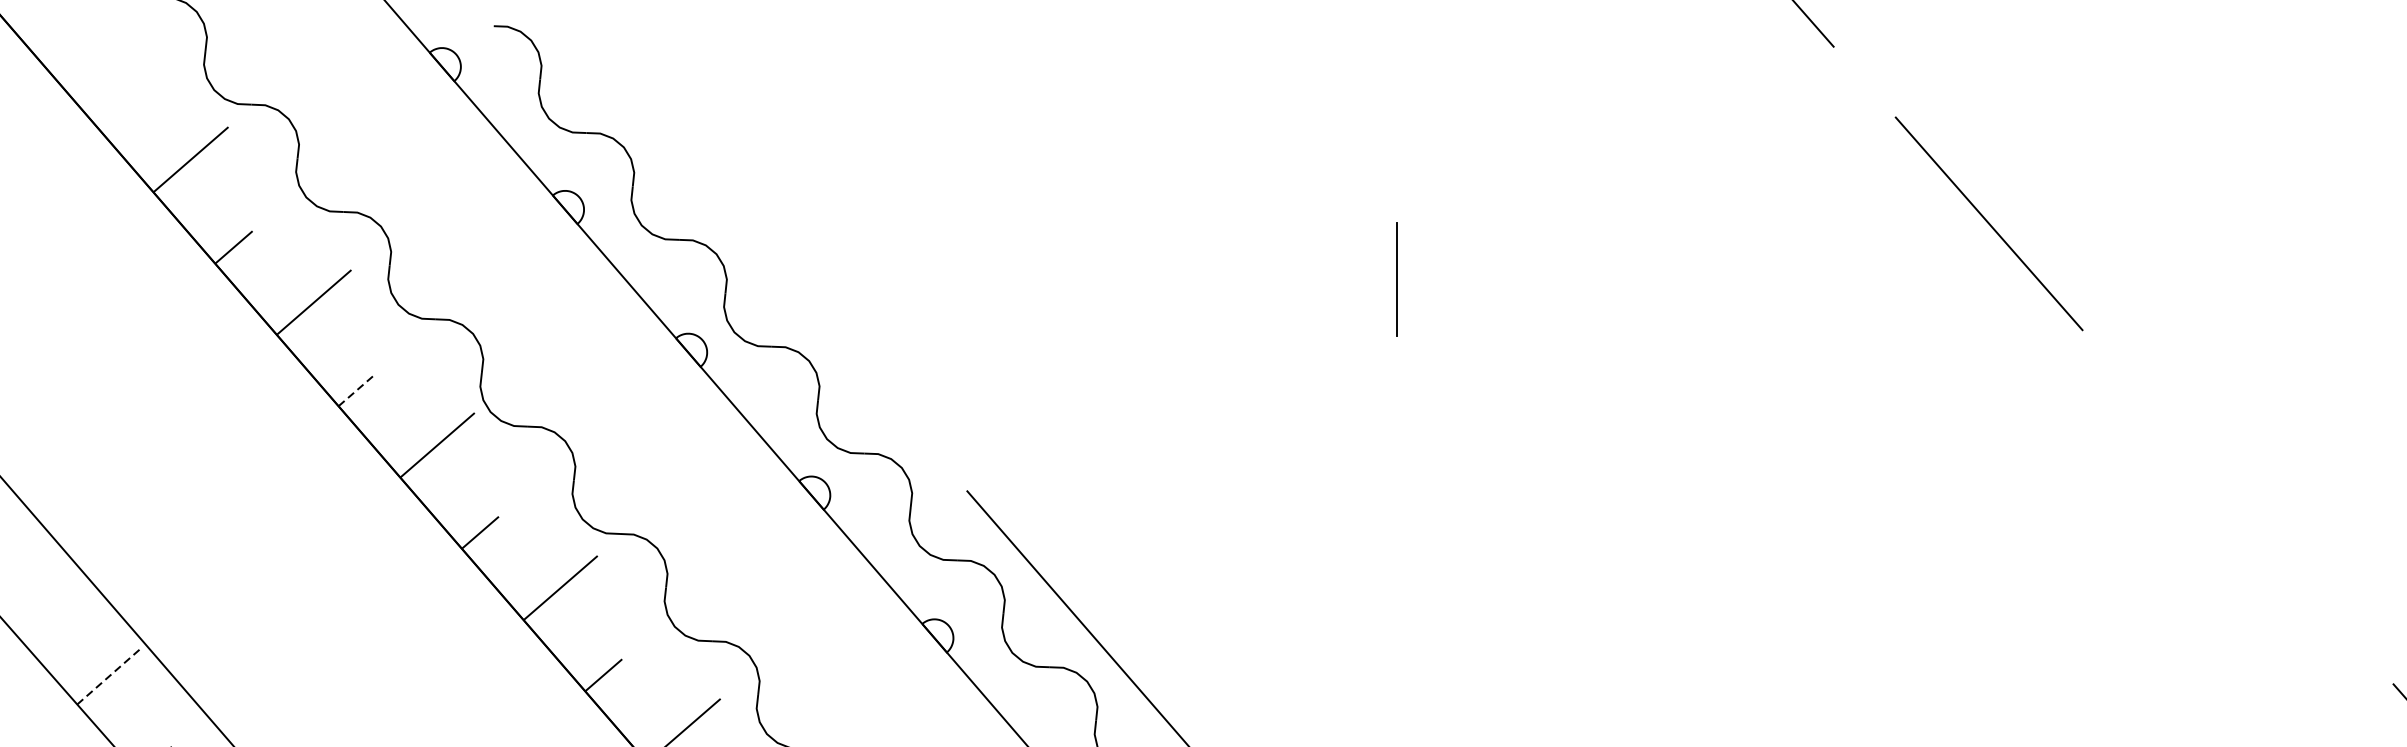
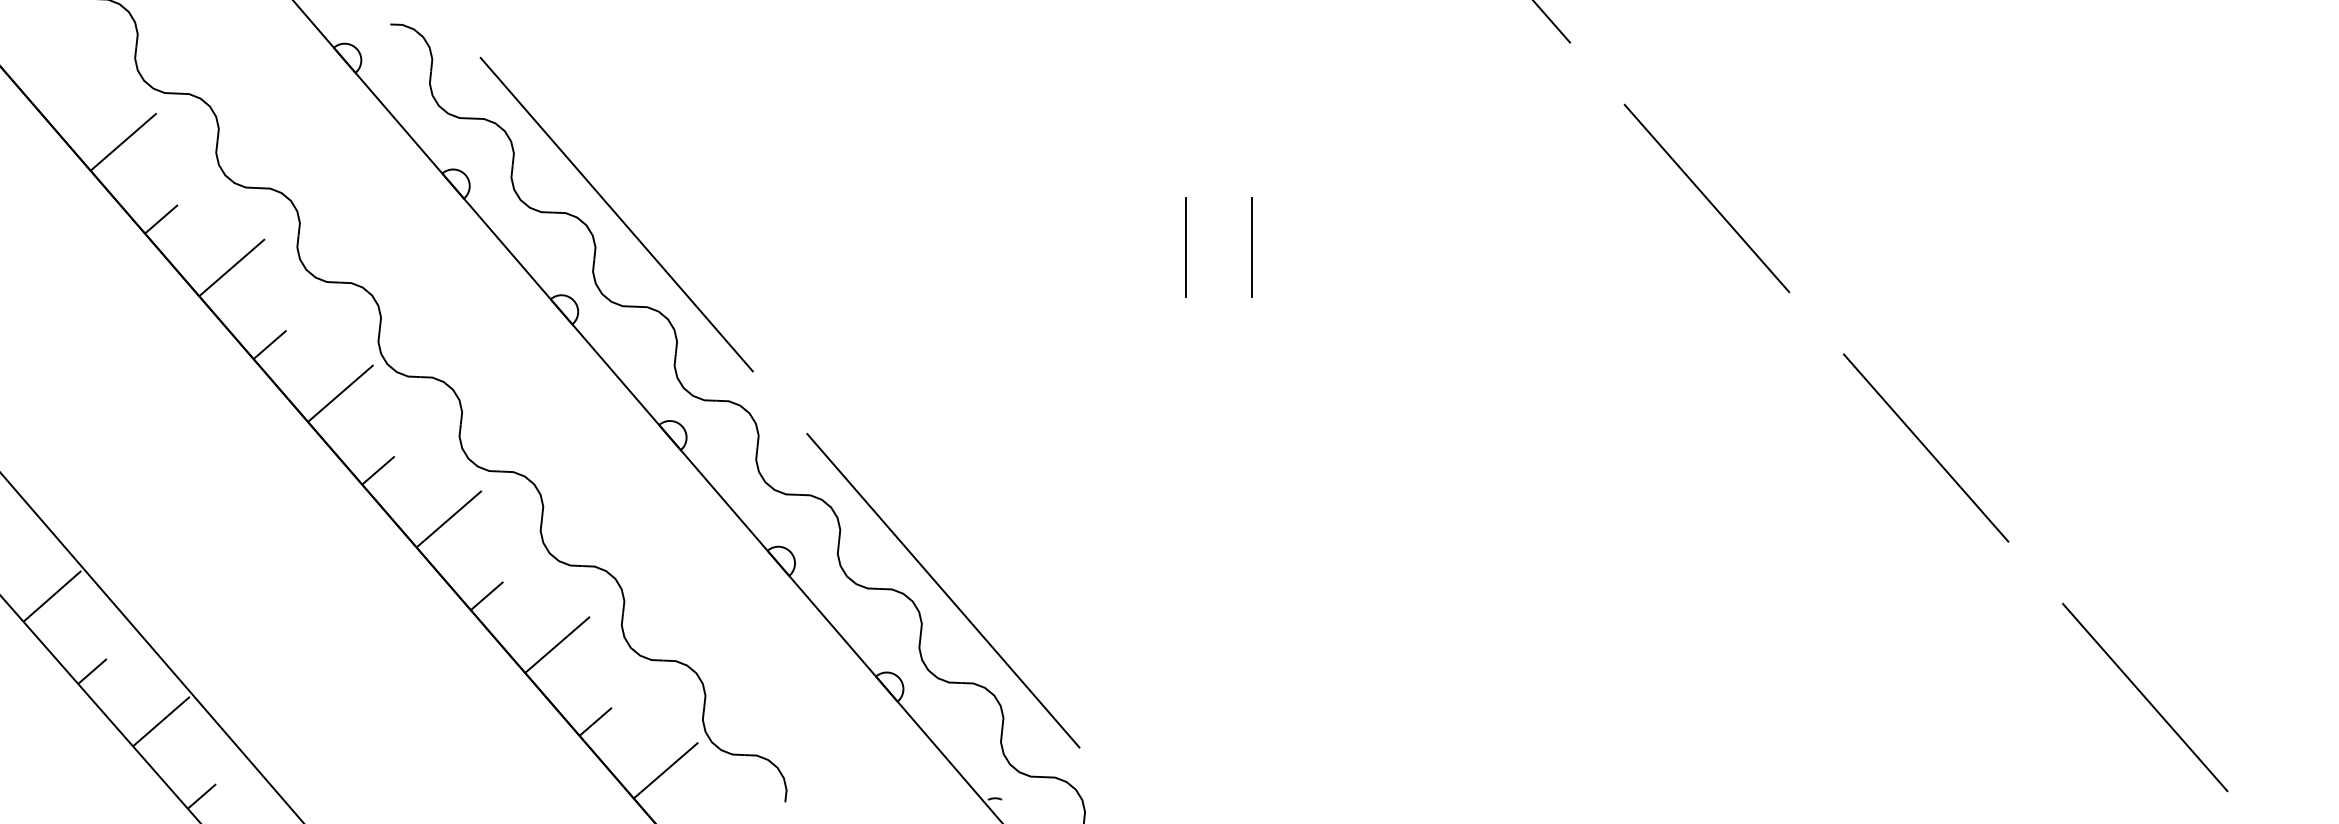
line: (750, 241) -> (616, 214), added
line: (1473, 279) -> (1252, 247), added
line: (357, 389) -> (270, 344), dashed -> solid
line: (2237, 506) -> (1925, 447), added
line: (110, 675) -> (52, 596), dashed -> solid

